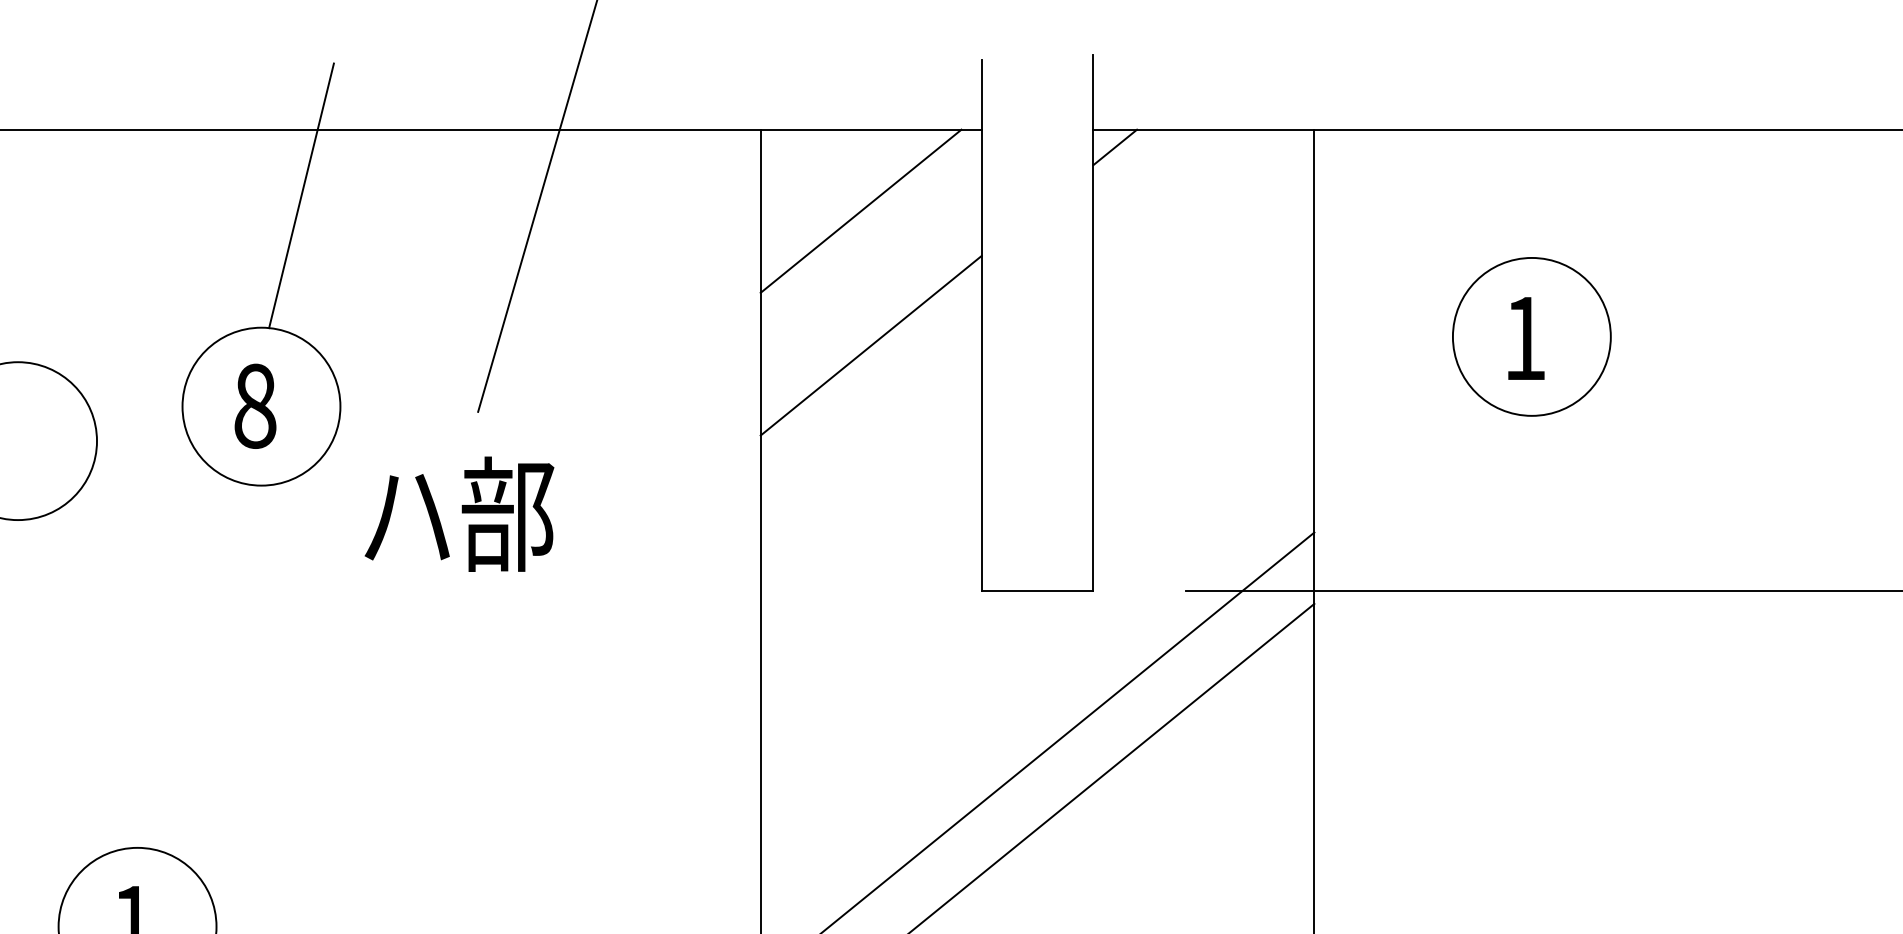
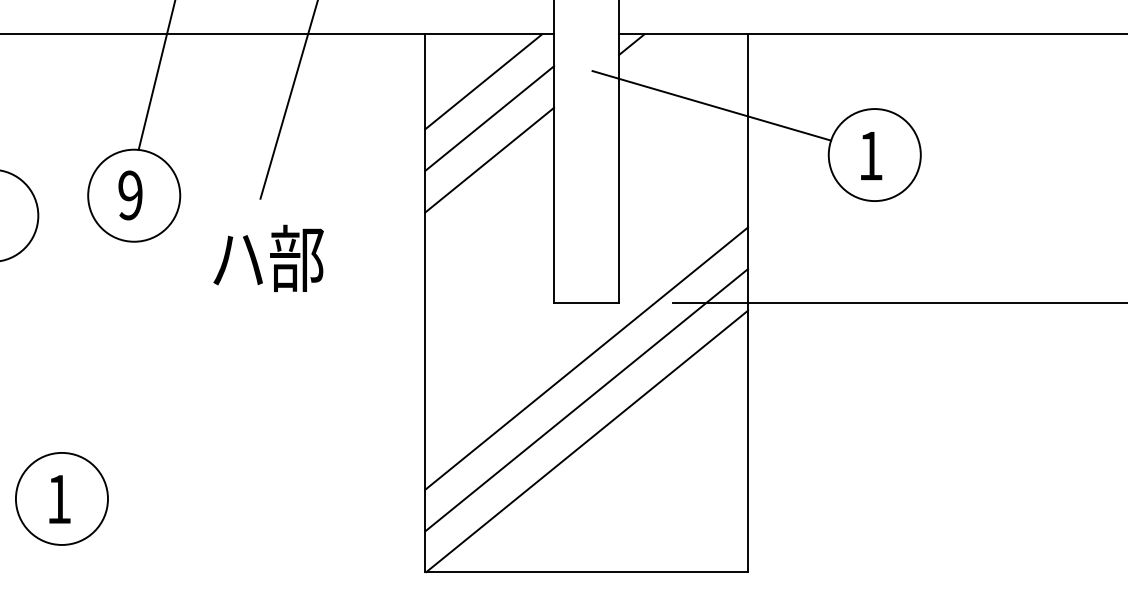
line: (1251, 251) -> (711, 105), added
line: (870, 274) -> (489, 118), added
text: (255, 406) -> (130, 195), 8 -> 9
text: (459, 512) -> (268, 257), moved
line: (1037, 685) -> (586, 358), added

